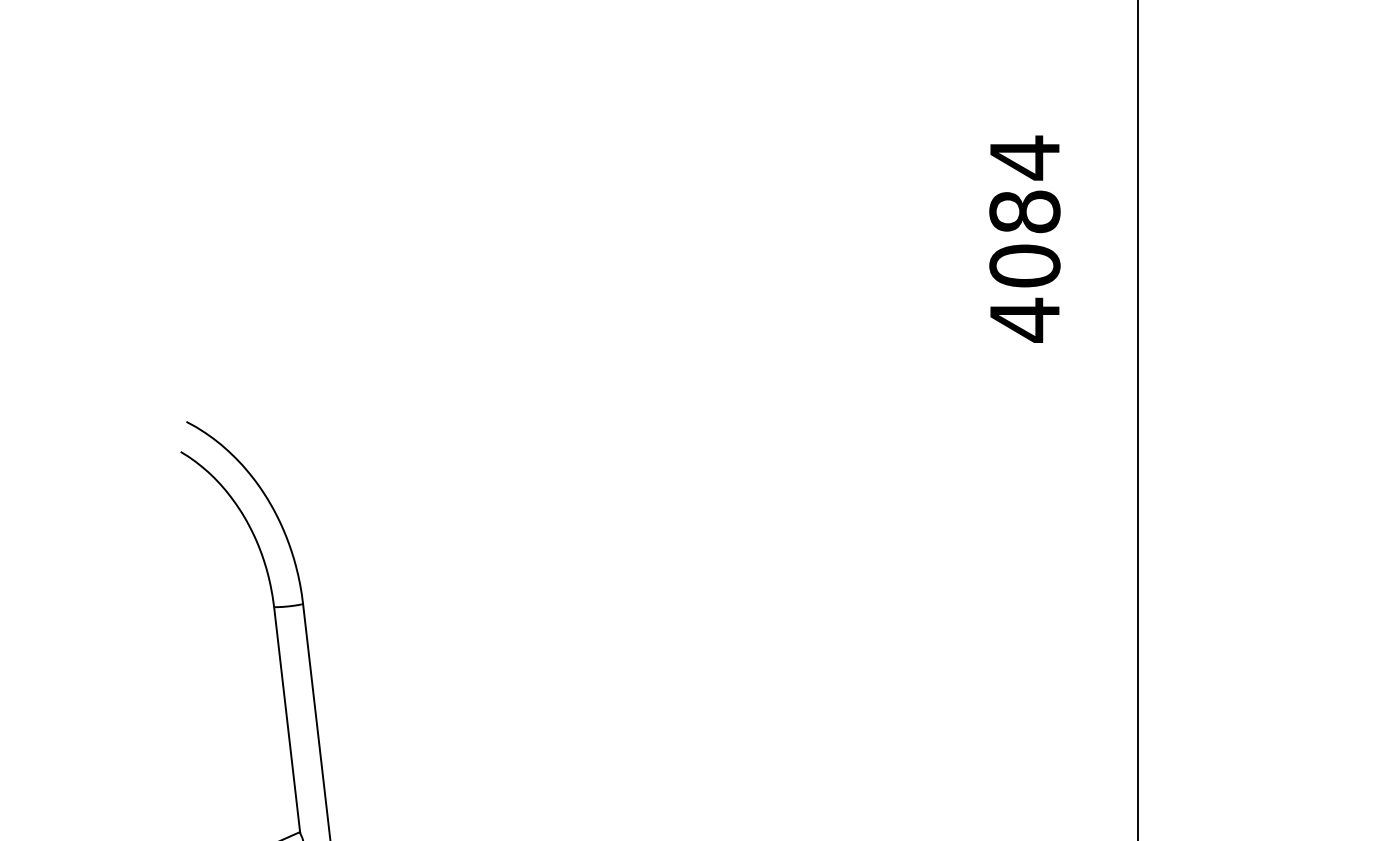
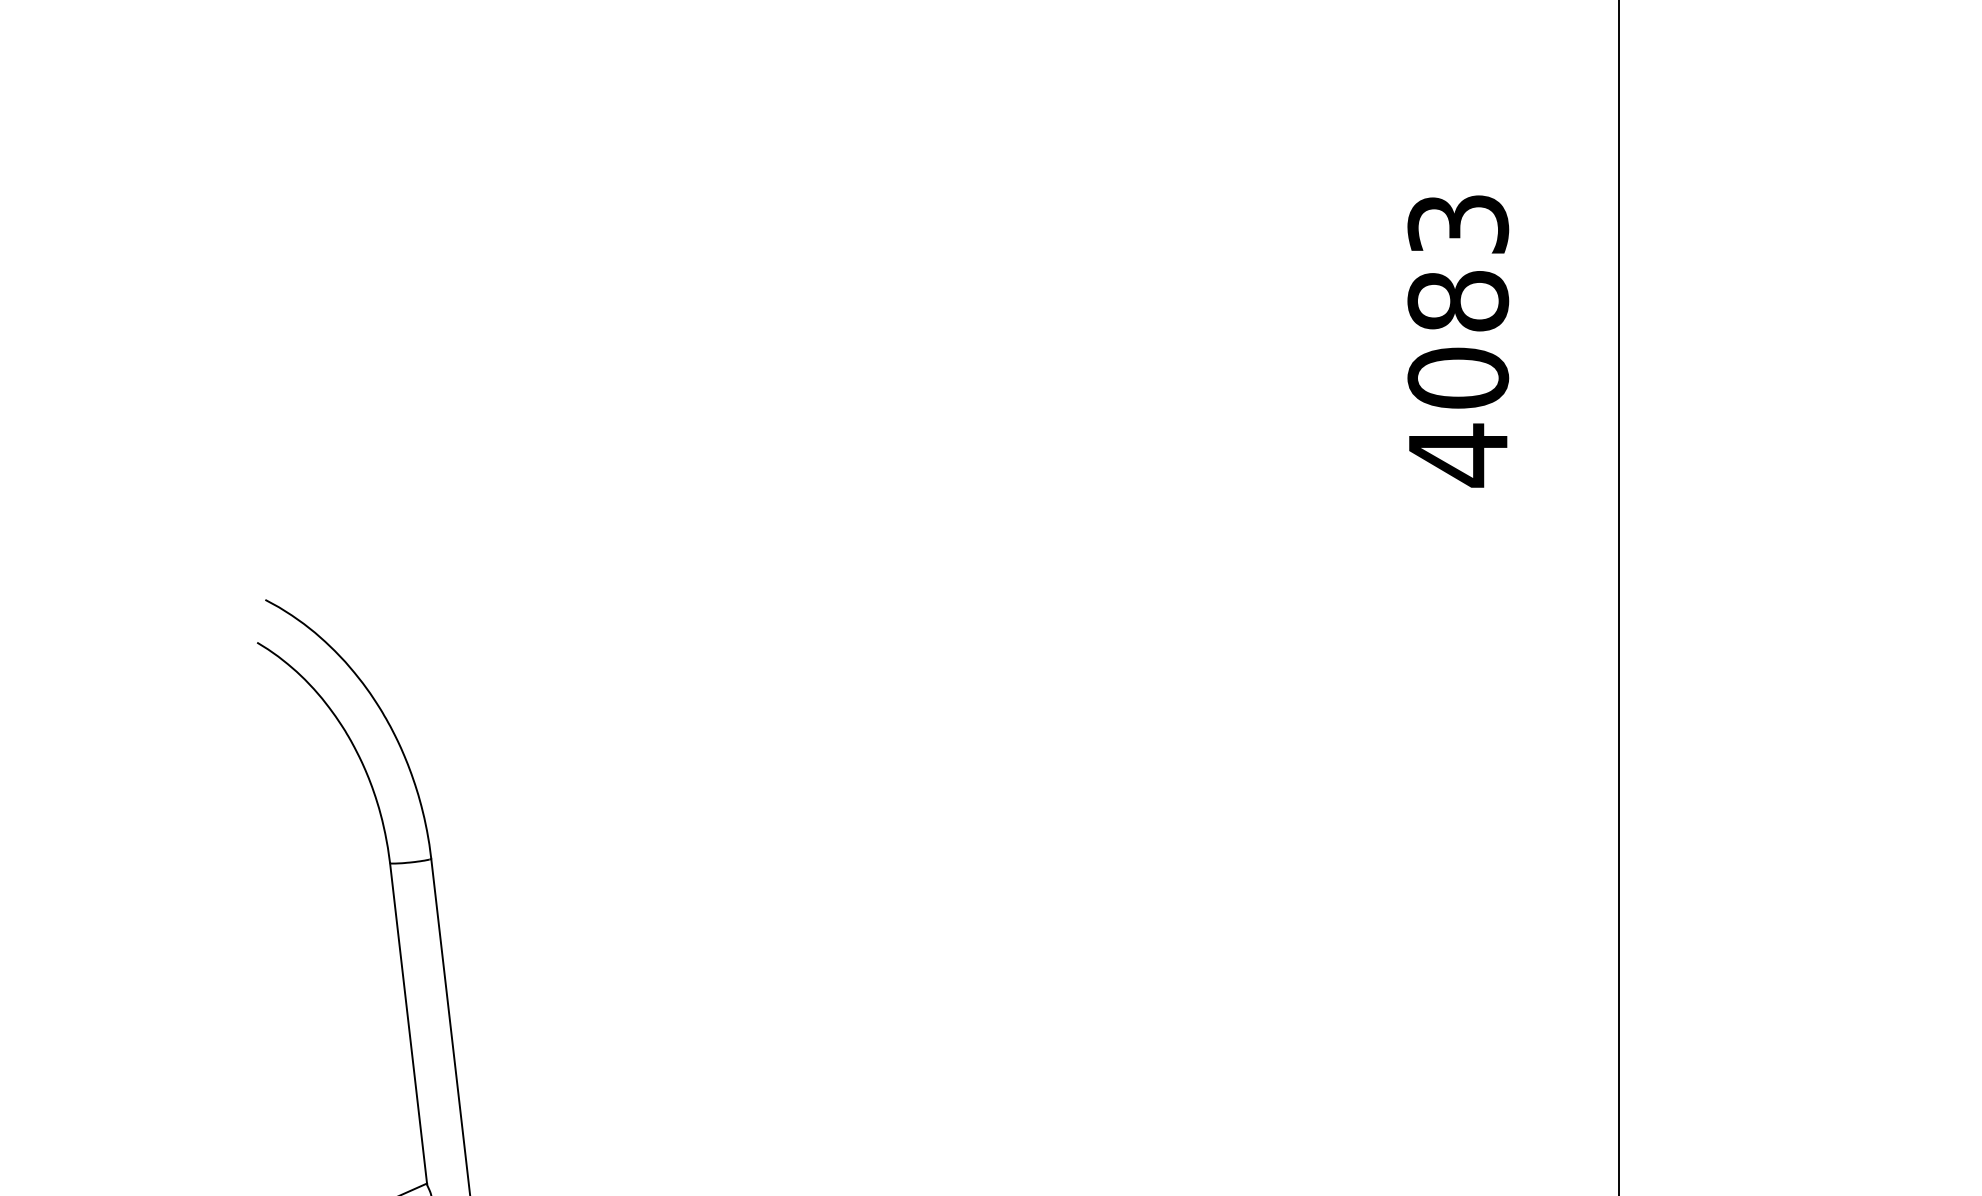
text: (1025, 157) -> (1458, 224), 4084 -> 4083

